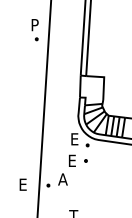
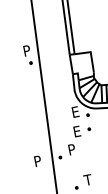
part: (34, 30) -> (27, 55), moved
text: (62, 179) -> (71, 149), A -> P
text: (23, 184) -> (38, 160), E -> P

